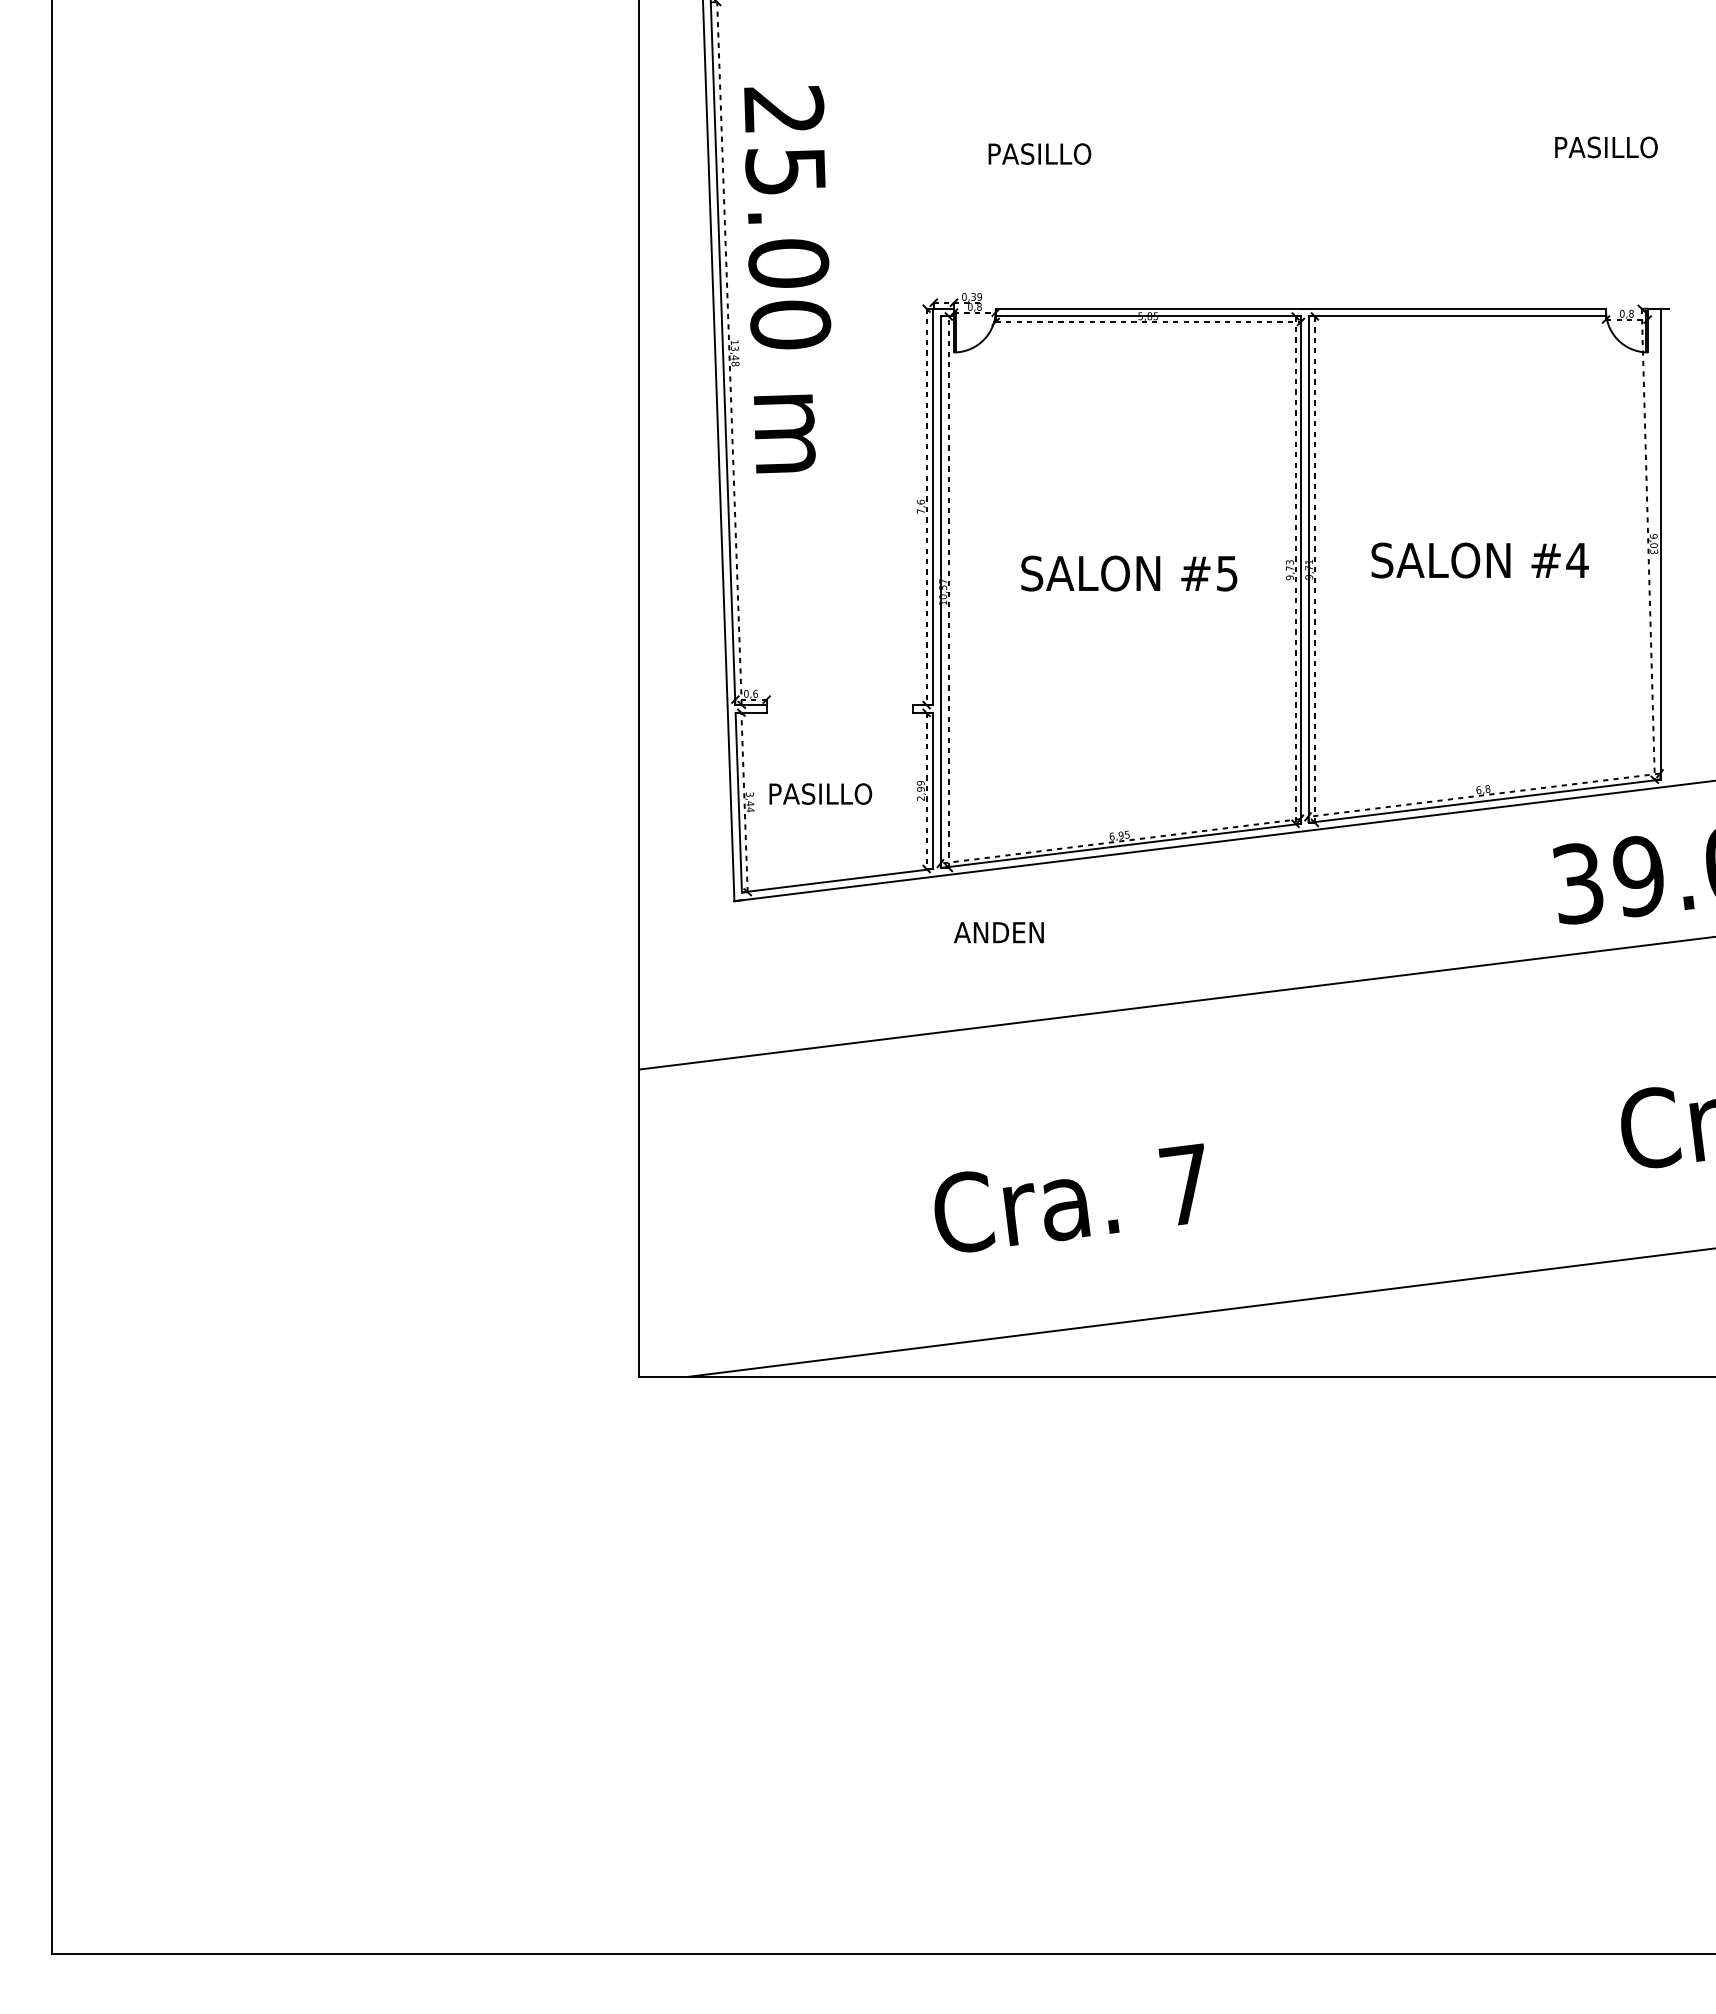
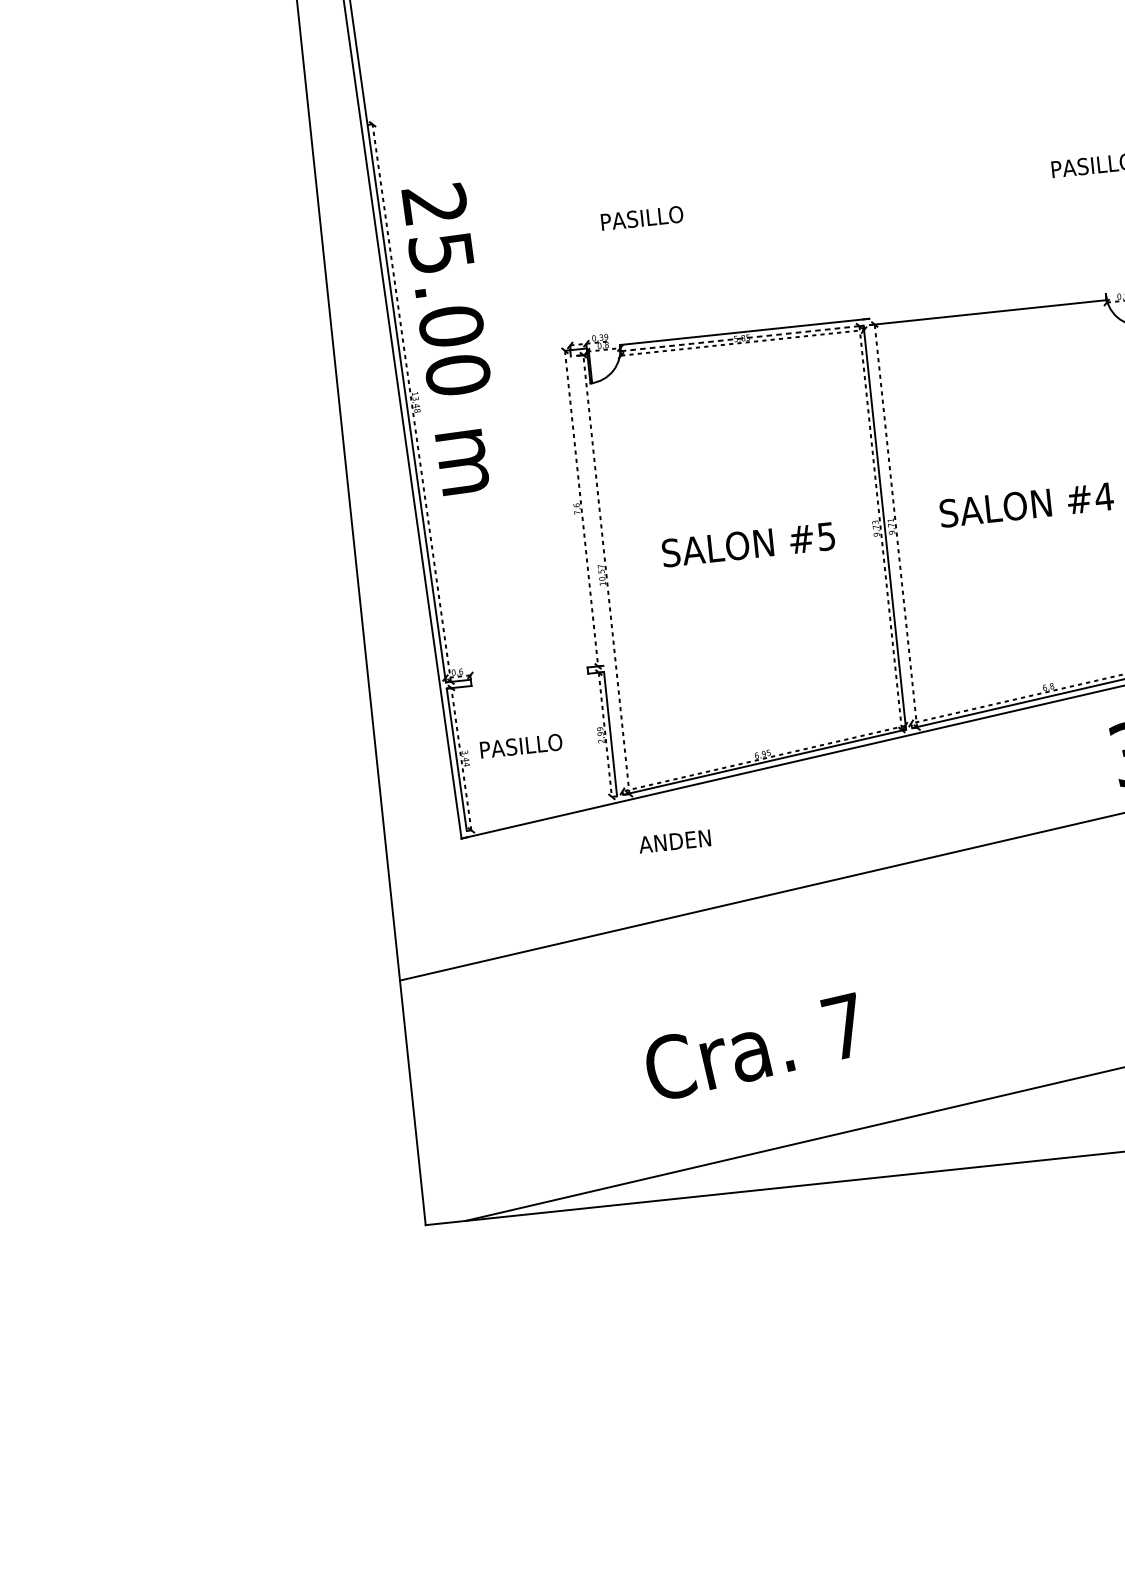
line: (1457, 308) -> (987, 306), removed
line: (1148, 316) -> (742, 338), solid -> dashed
line: (933, 506) -> (587, 507), removed
line: (1308, 569) -> (890, 526), removed
line: (941, 591) -> (600, 574), removed
line: (837, 880) -> (541, 813), removed

